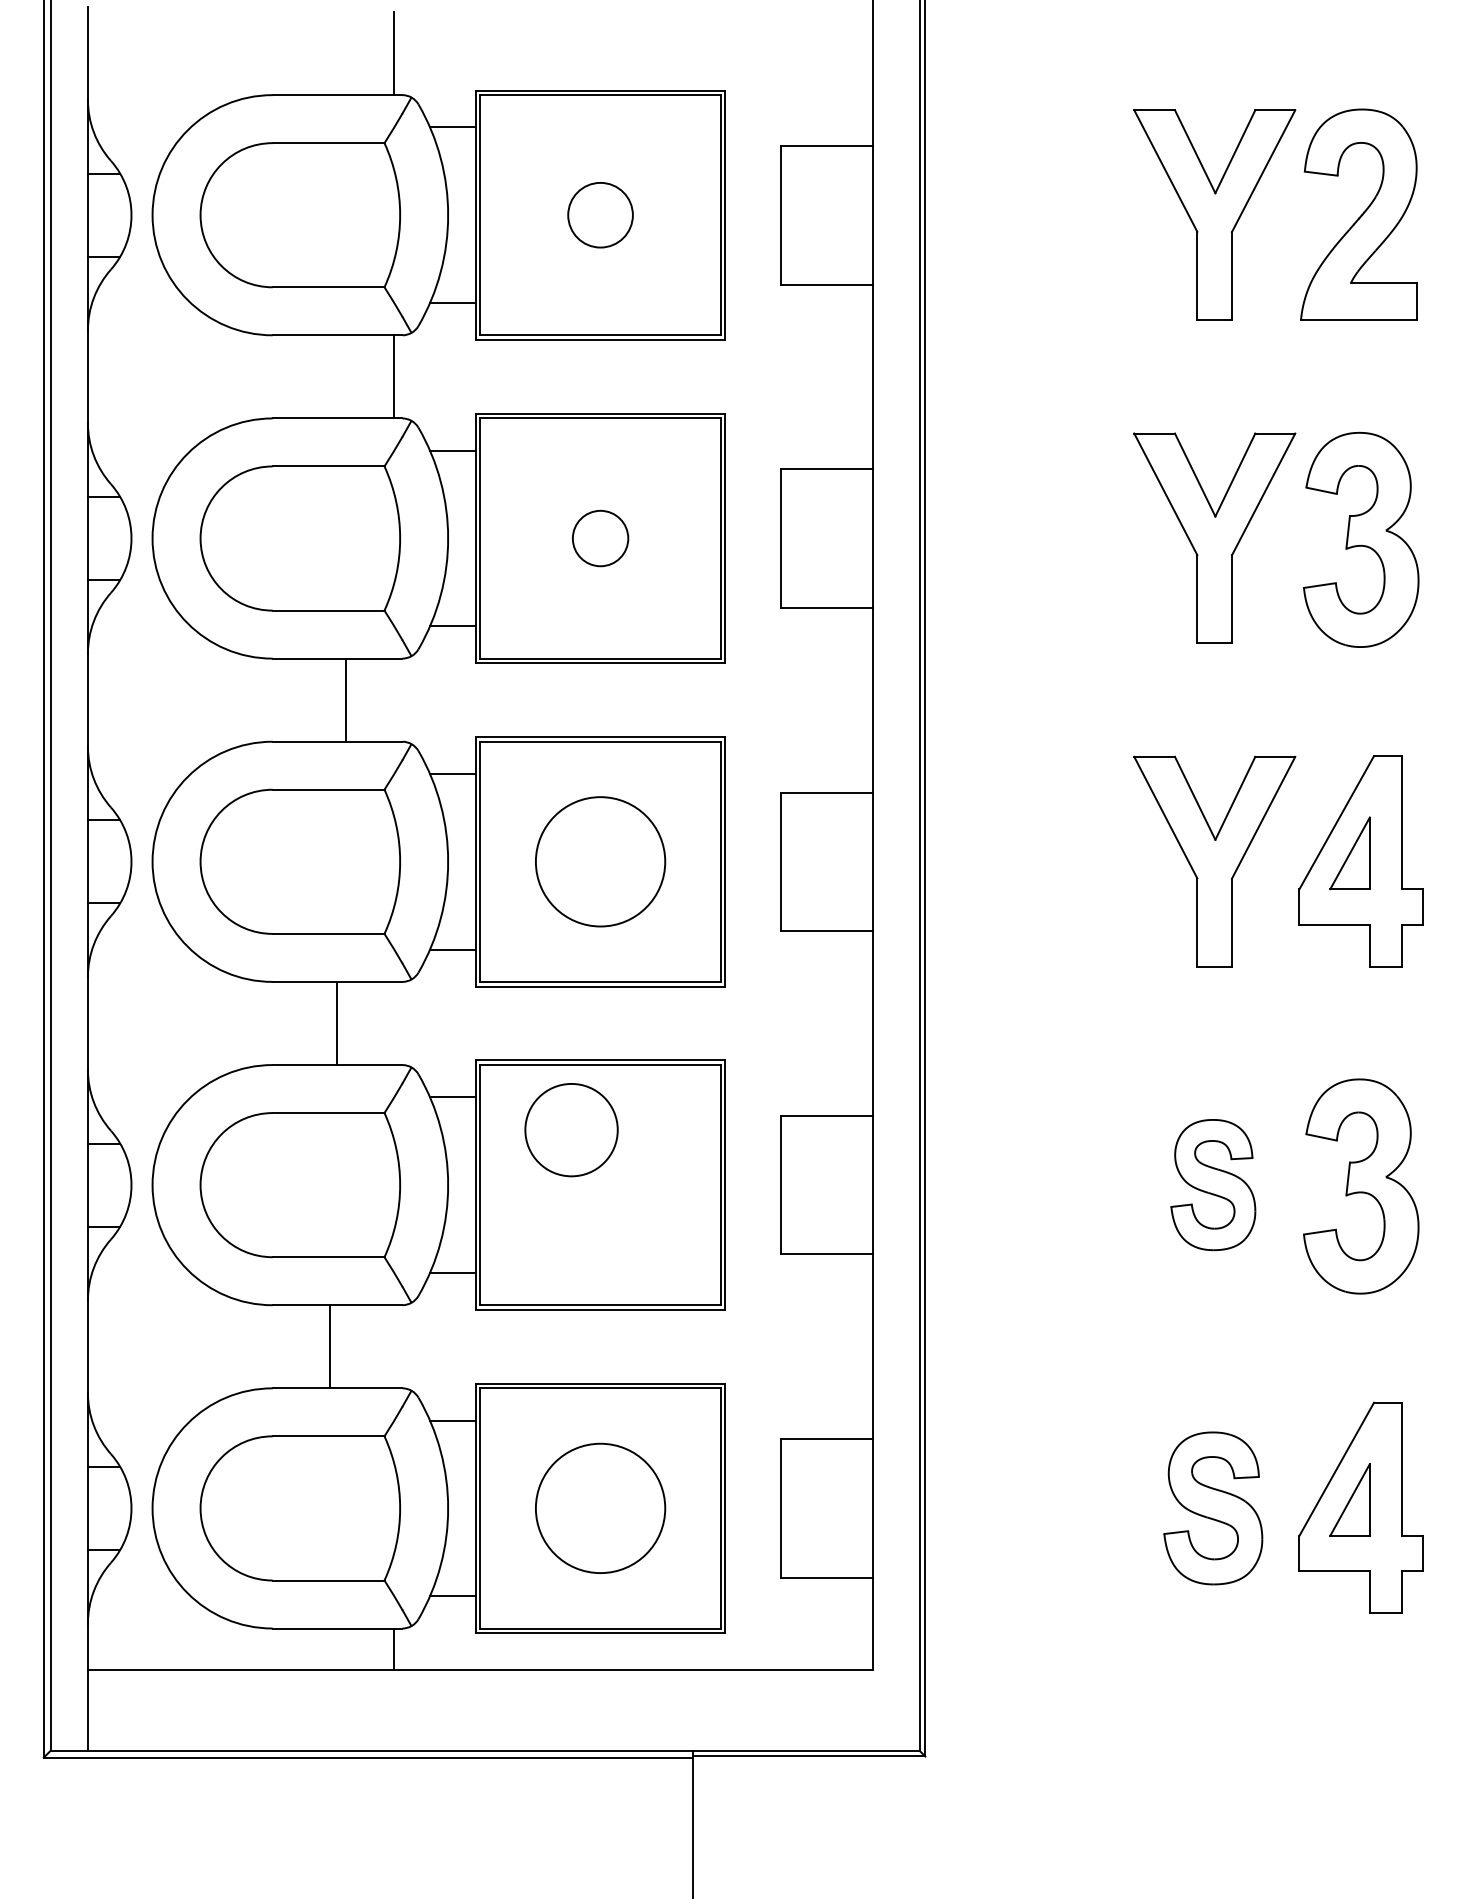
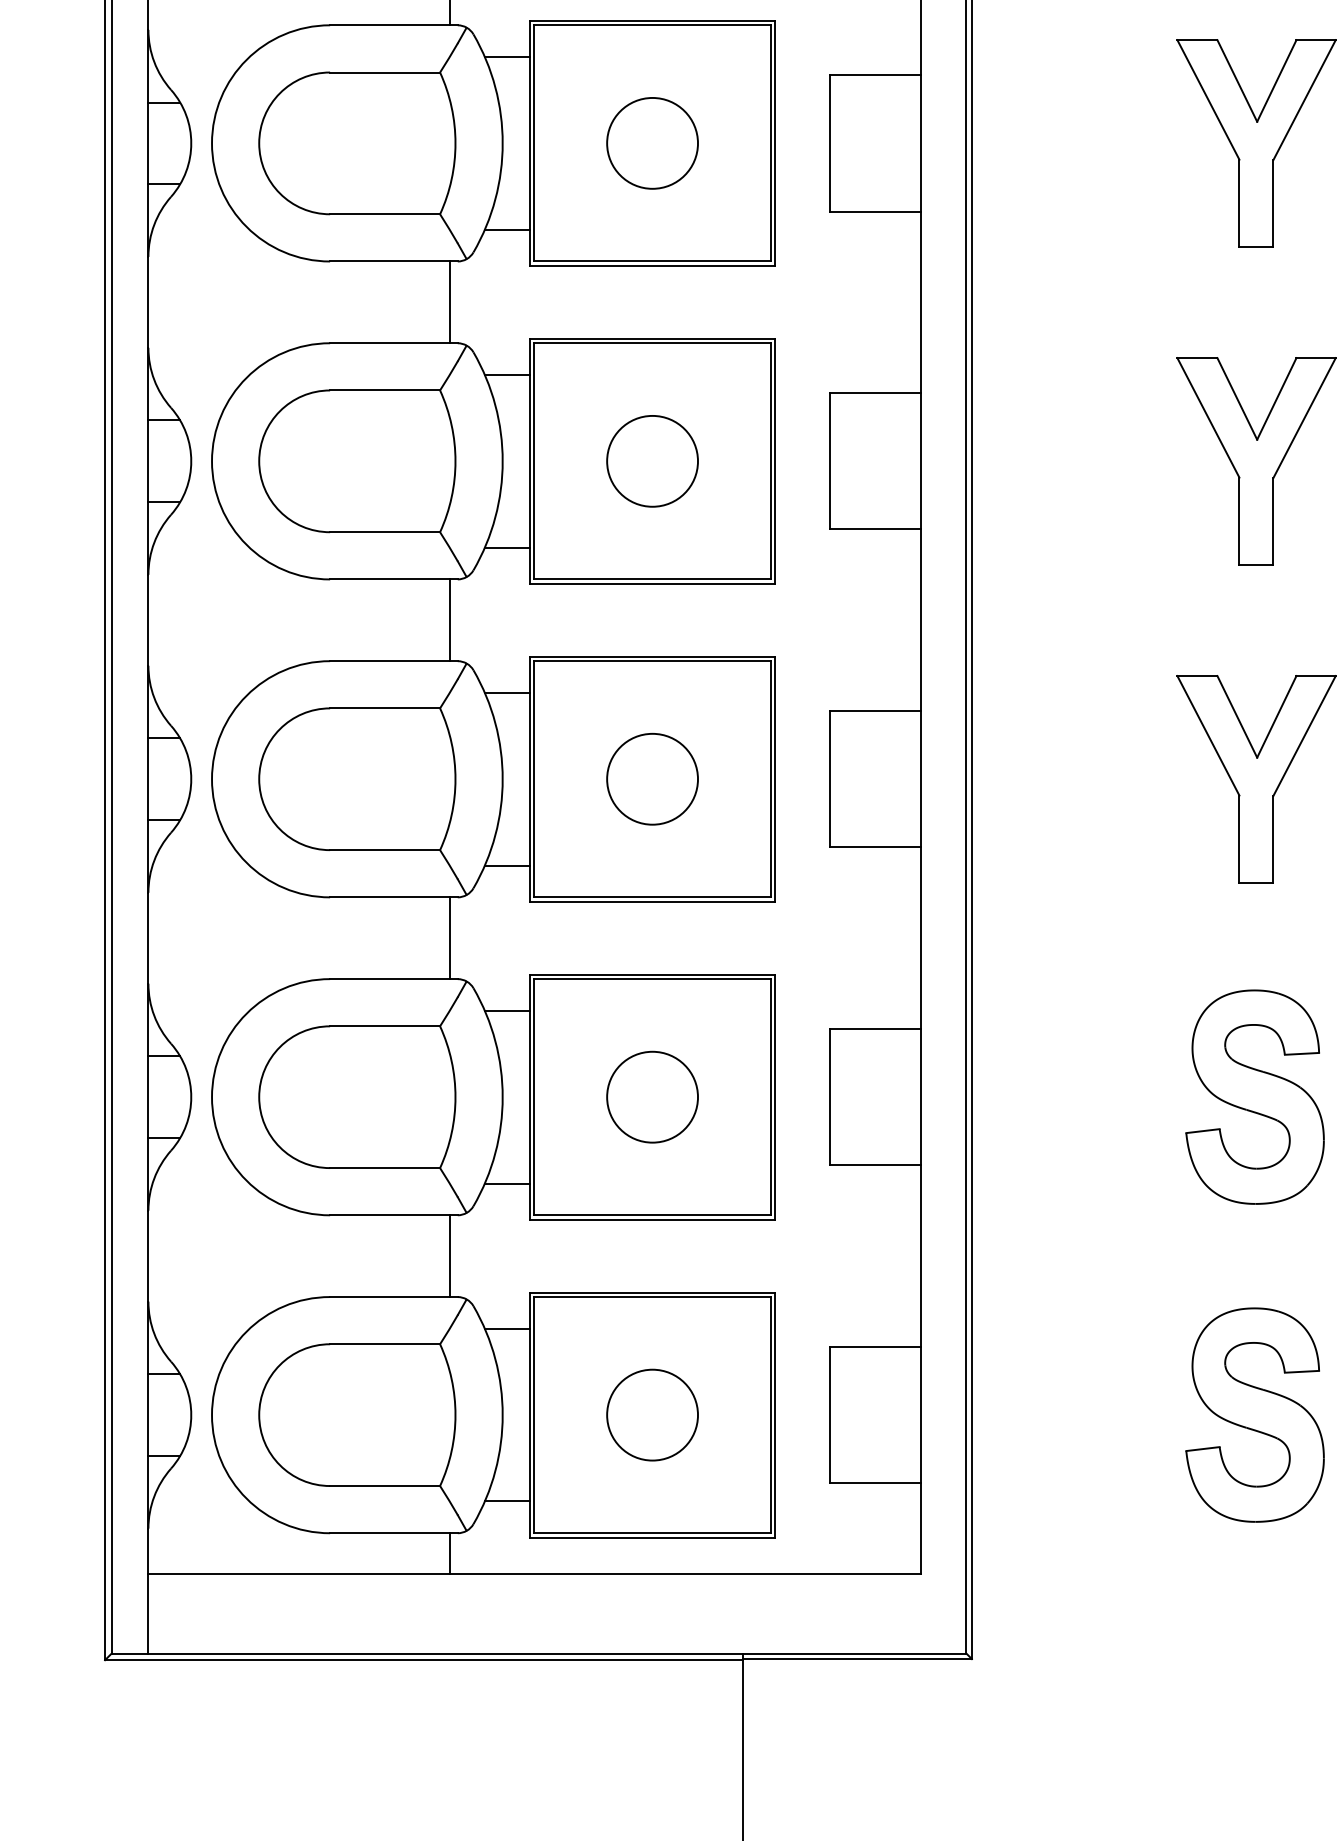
circle: (600, 215) -> (652, 143), size x1.43
circle: (600, 538) -> (652, 461), size x1.67
line: (346, 699) -> (449, 619), moved
circle: (600, 861) -> (652, 778), size x0.71
line: (337, 1023) -> (449, 938), moved
circle: (571, 1130) -> (652, 1097), moved
part: (1213, 1184) -> (1255, 1096), size x1.67
line: (330, 1346) -> (449, 1255), moved
circle: (600, 1508) -> (652, 1415), size x0.71
part: (1213, 1508) -> (1255, 1415), size x1.43

